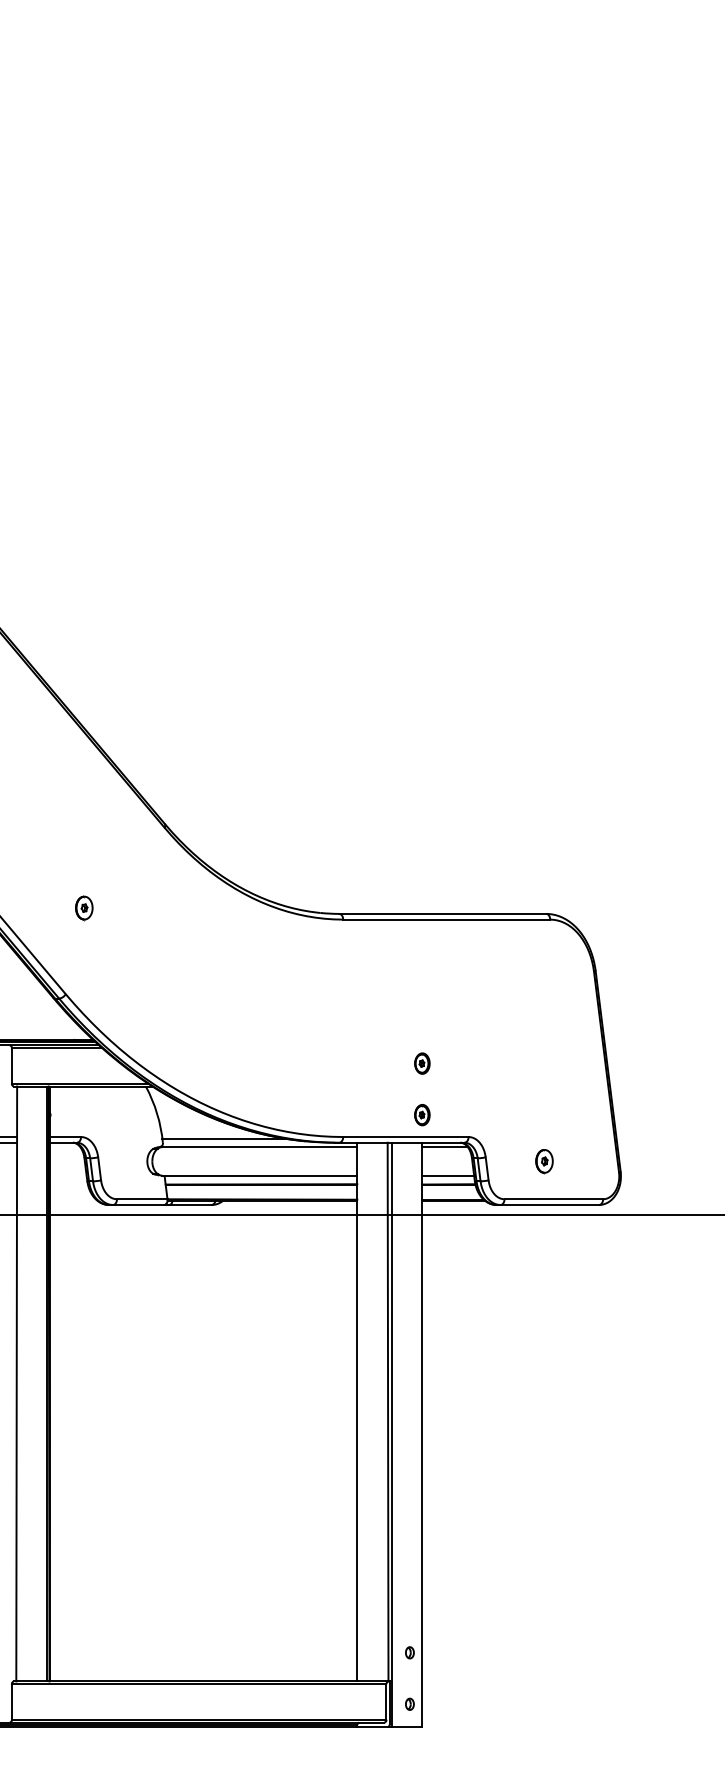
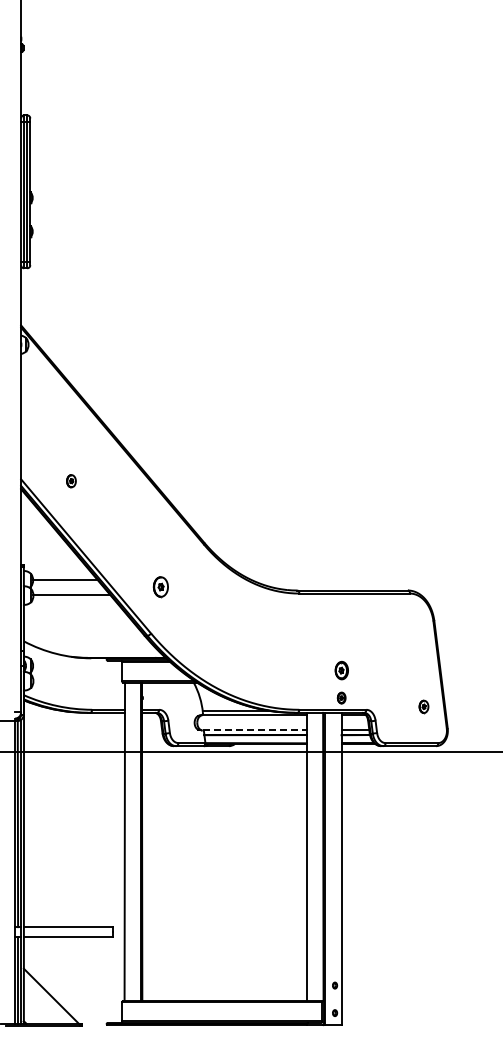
part: (83, 908) -> (160, 587), size x1.6
part: (422, 1063) -> (341, 670), size x1.6
part: (543, 1160) -> (423, 706), moved
line: (261, 1175) -> (255, 730), solid -> dashed

